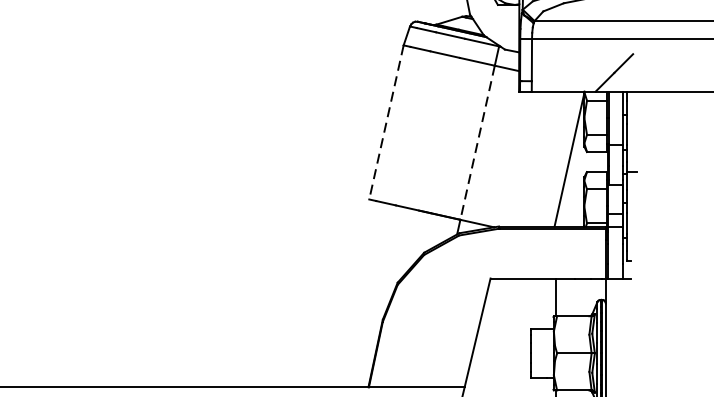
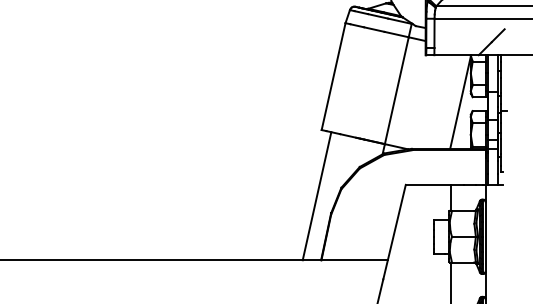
line: (386, 122) -> (333, 76), dashed -> solid
line: (477, 142) -> (396, 90), dashed -> solid
line: (361, 295) -> (316, 196), added

